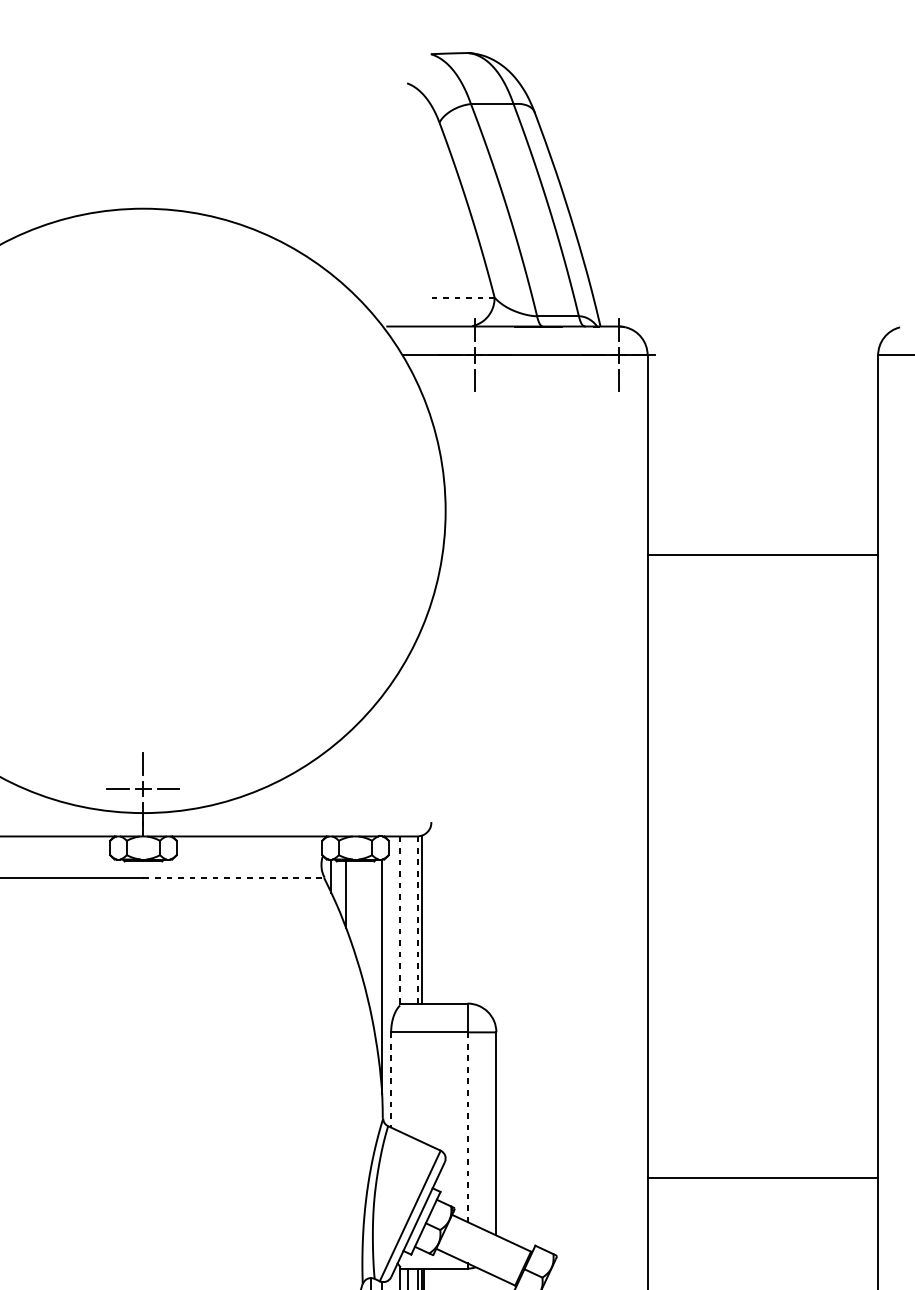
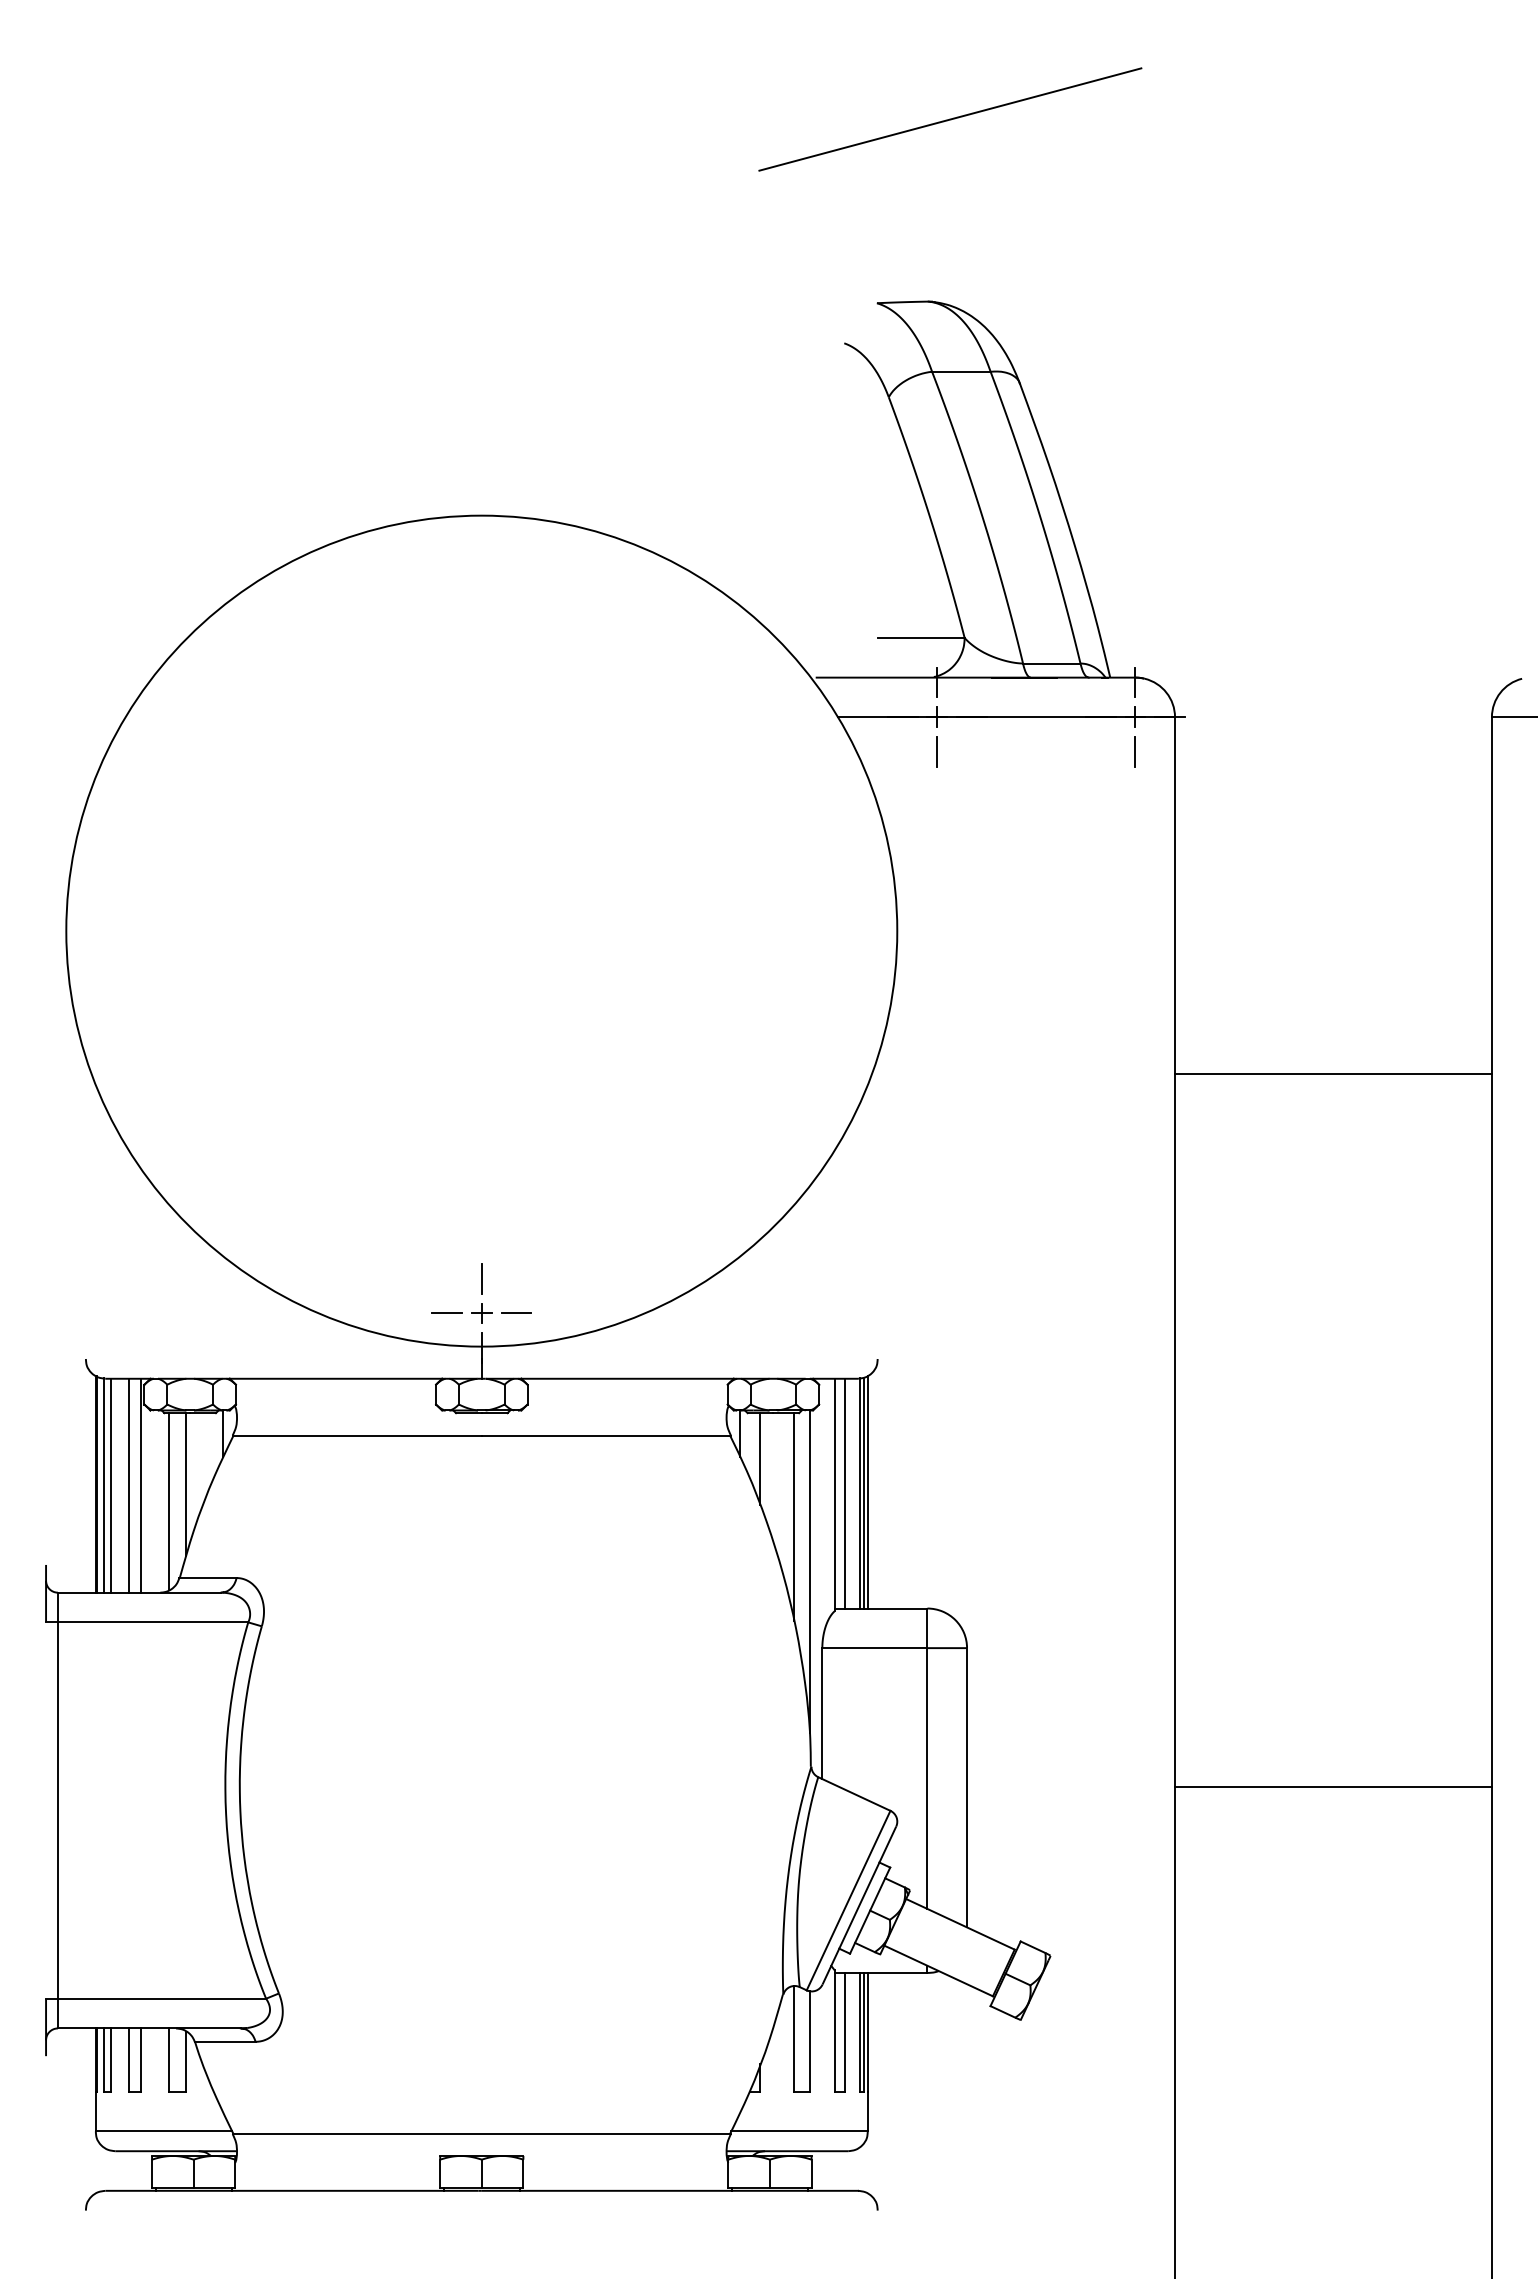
line: (463, 298) -> (921, 638), dashed -> solid
line: (762, 554) -> (1333, 1073), moved
line: (234, 877) -> (606, 1435), dashed -> solid
line: (424, 918) -> (868, 1491), added
line: (407, 919) -> (845, 1493), added
line: (418, 920) -> (859, 1494), dashed -> solid
line: (399, 921) -> (834, 1495), dashed -> solid
line: (370, 936) -> (794, 1516), added
line: (391, 1080) -> (822, 1714), dashed -> solid
line: (467, 1127) -> (927, 1779), dashed -> solid
line: (762, 1177) -> (1333, 1786), moved

